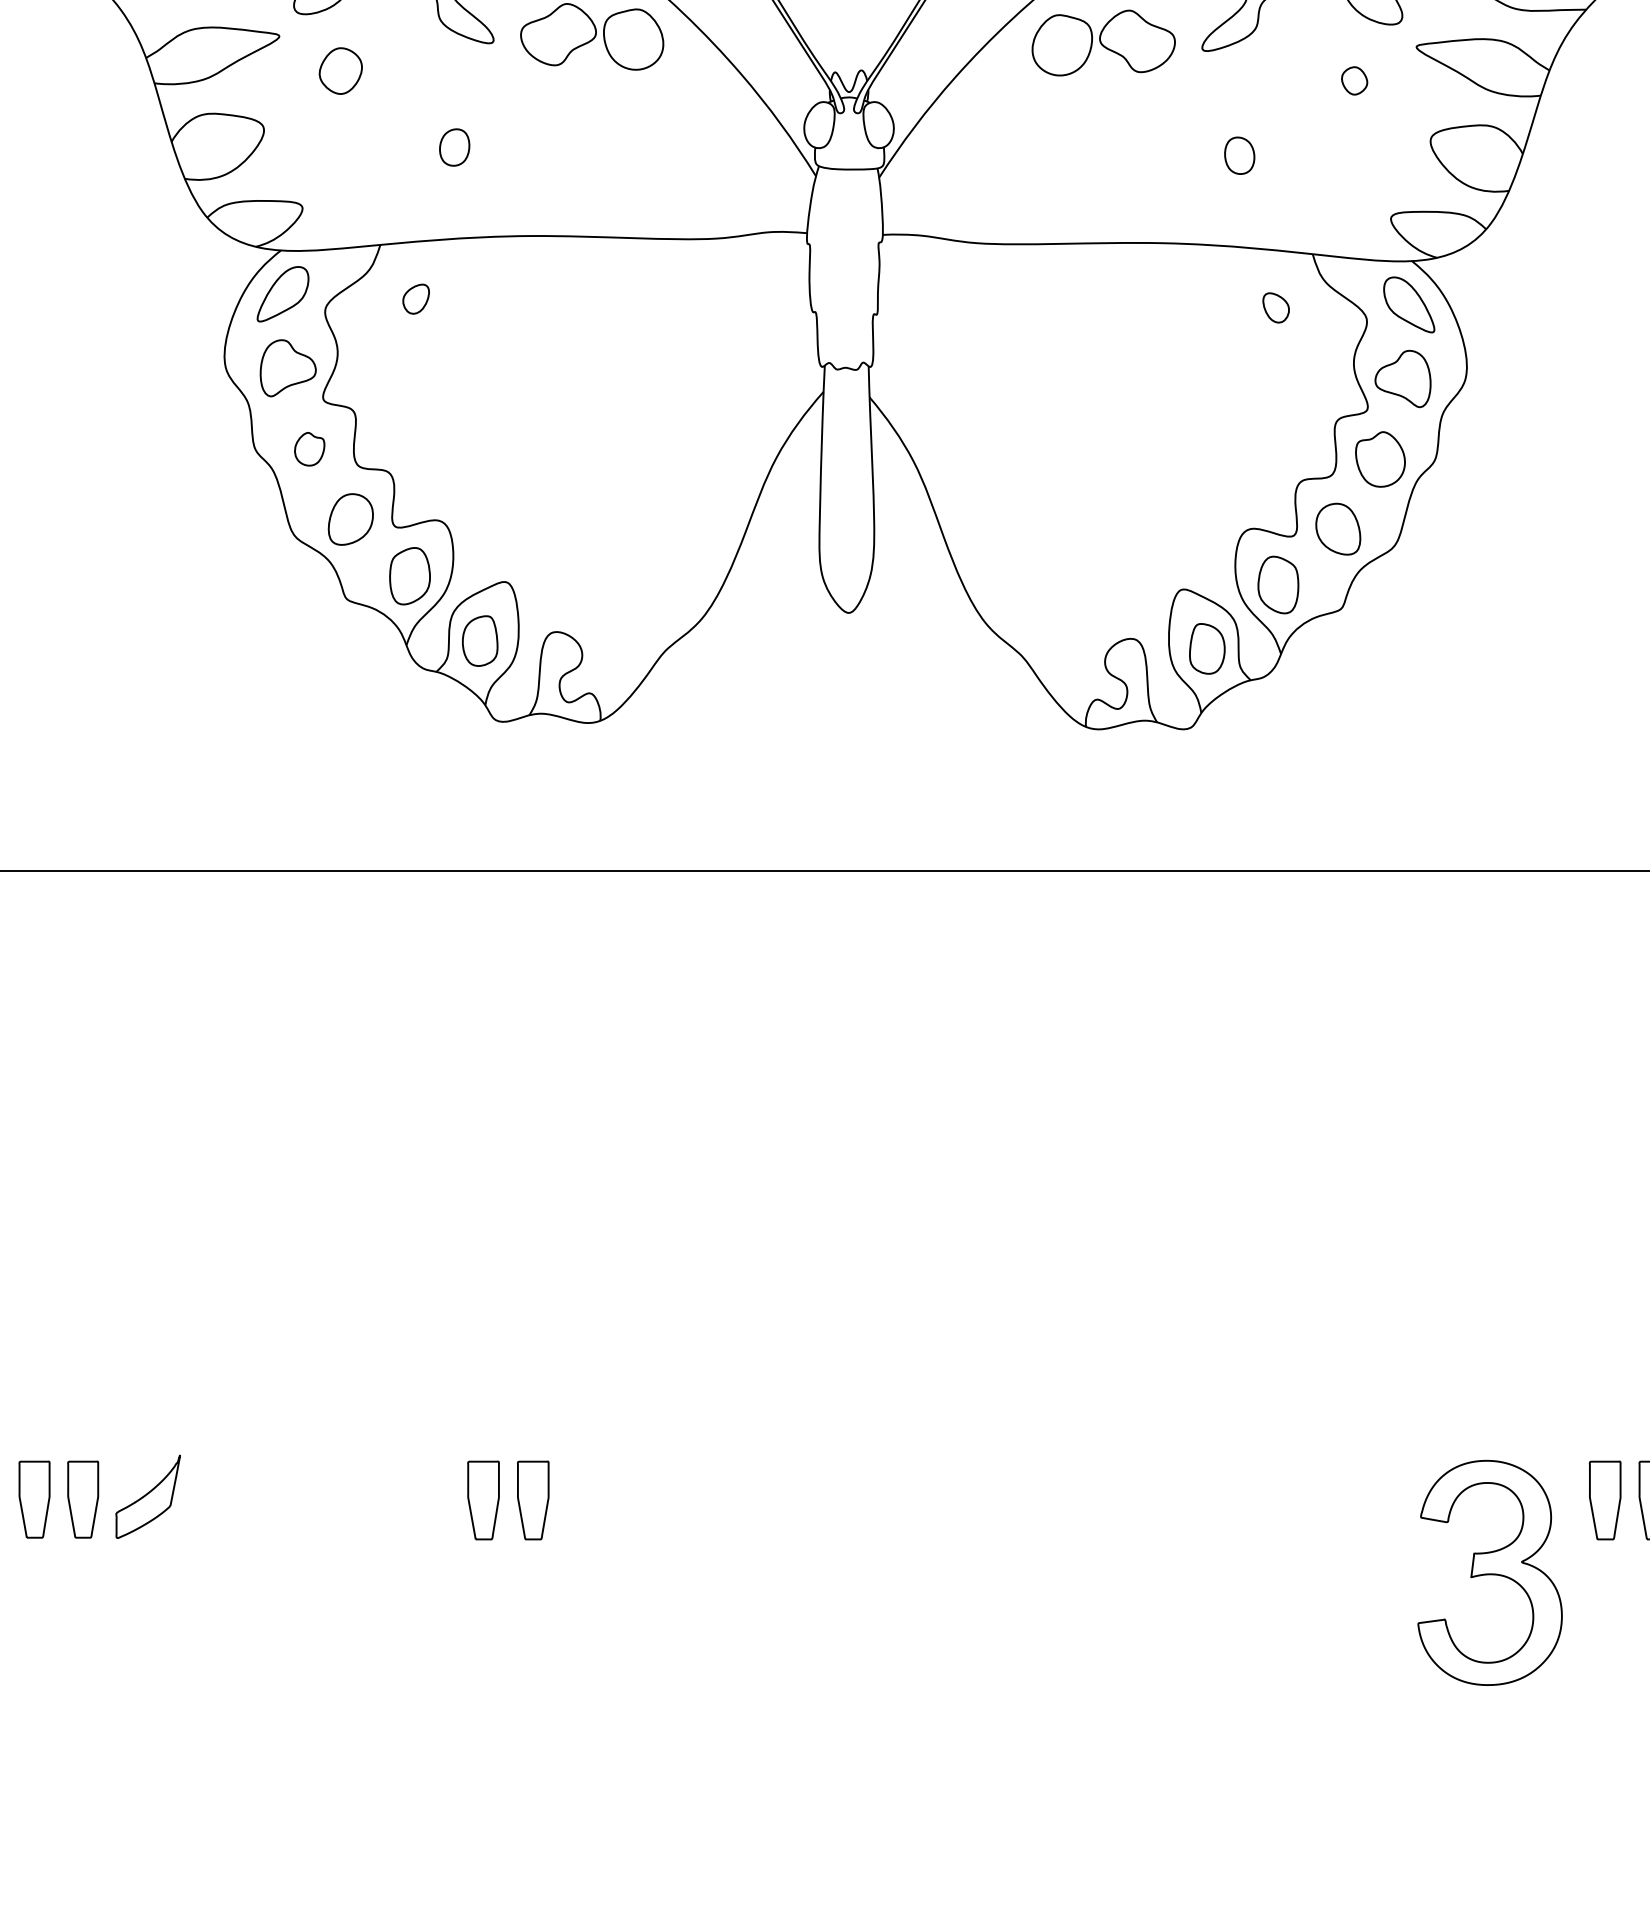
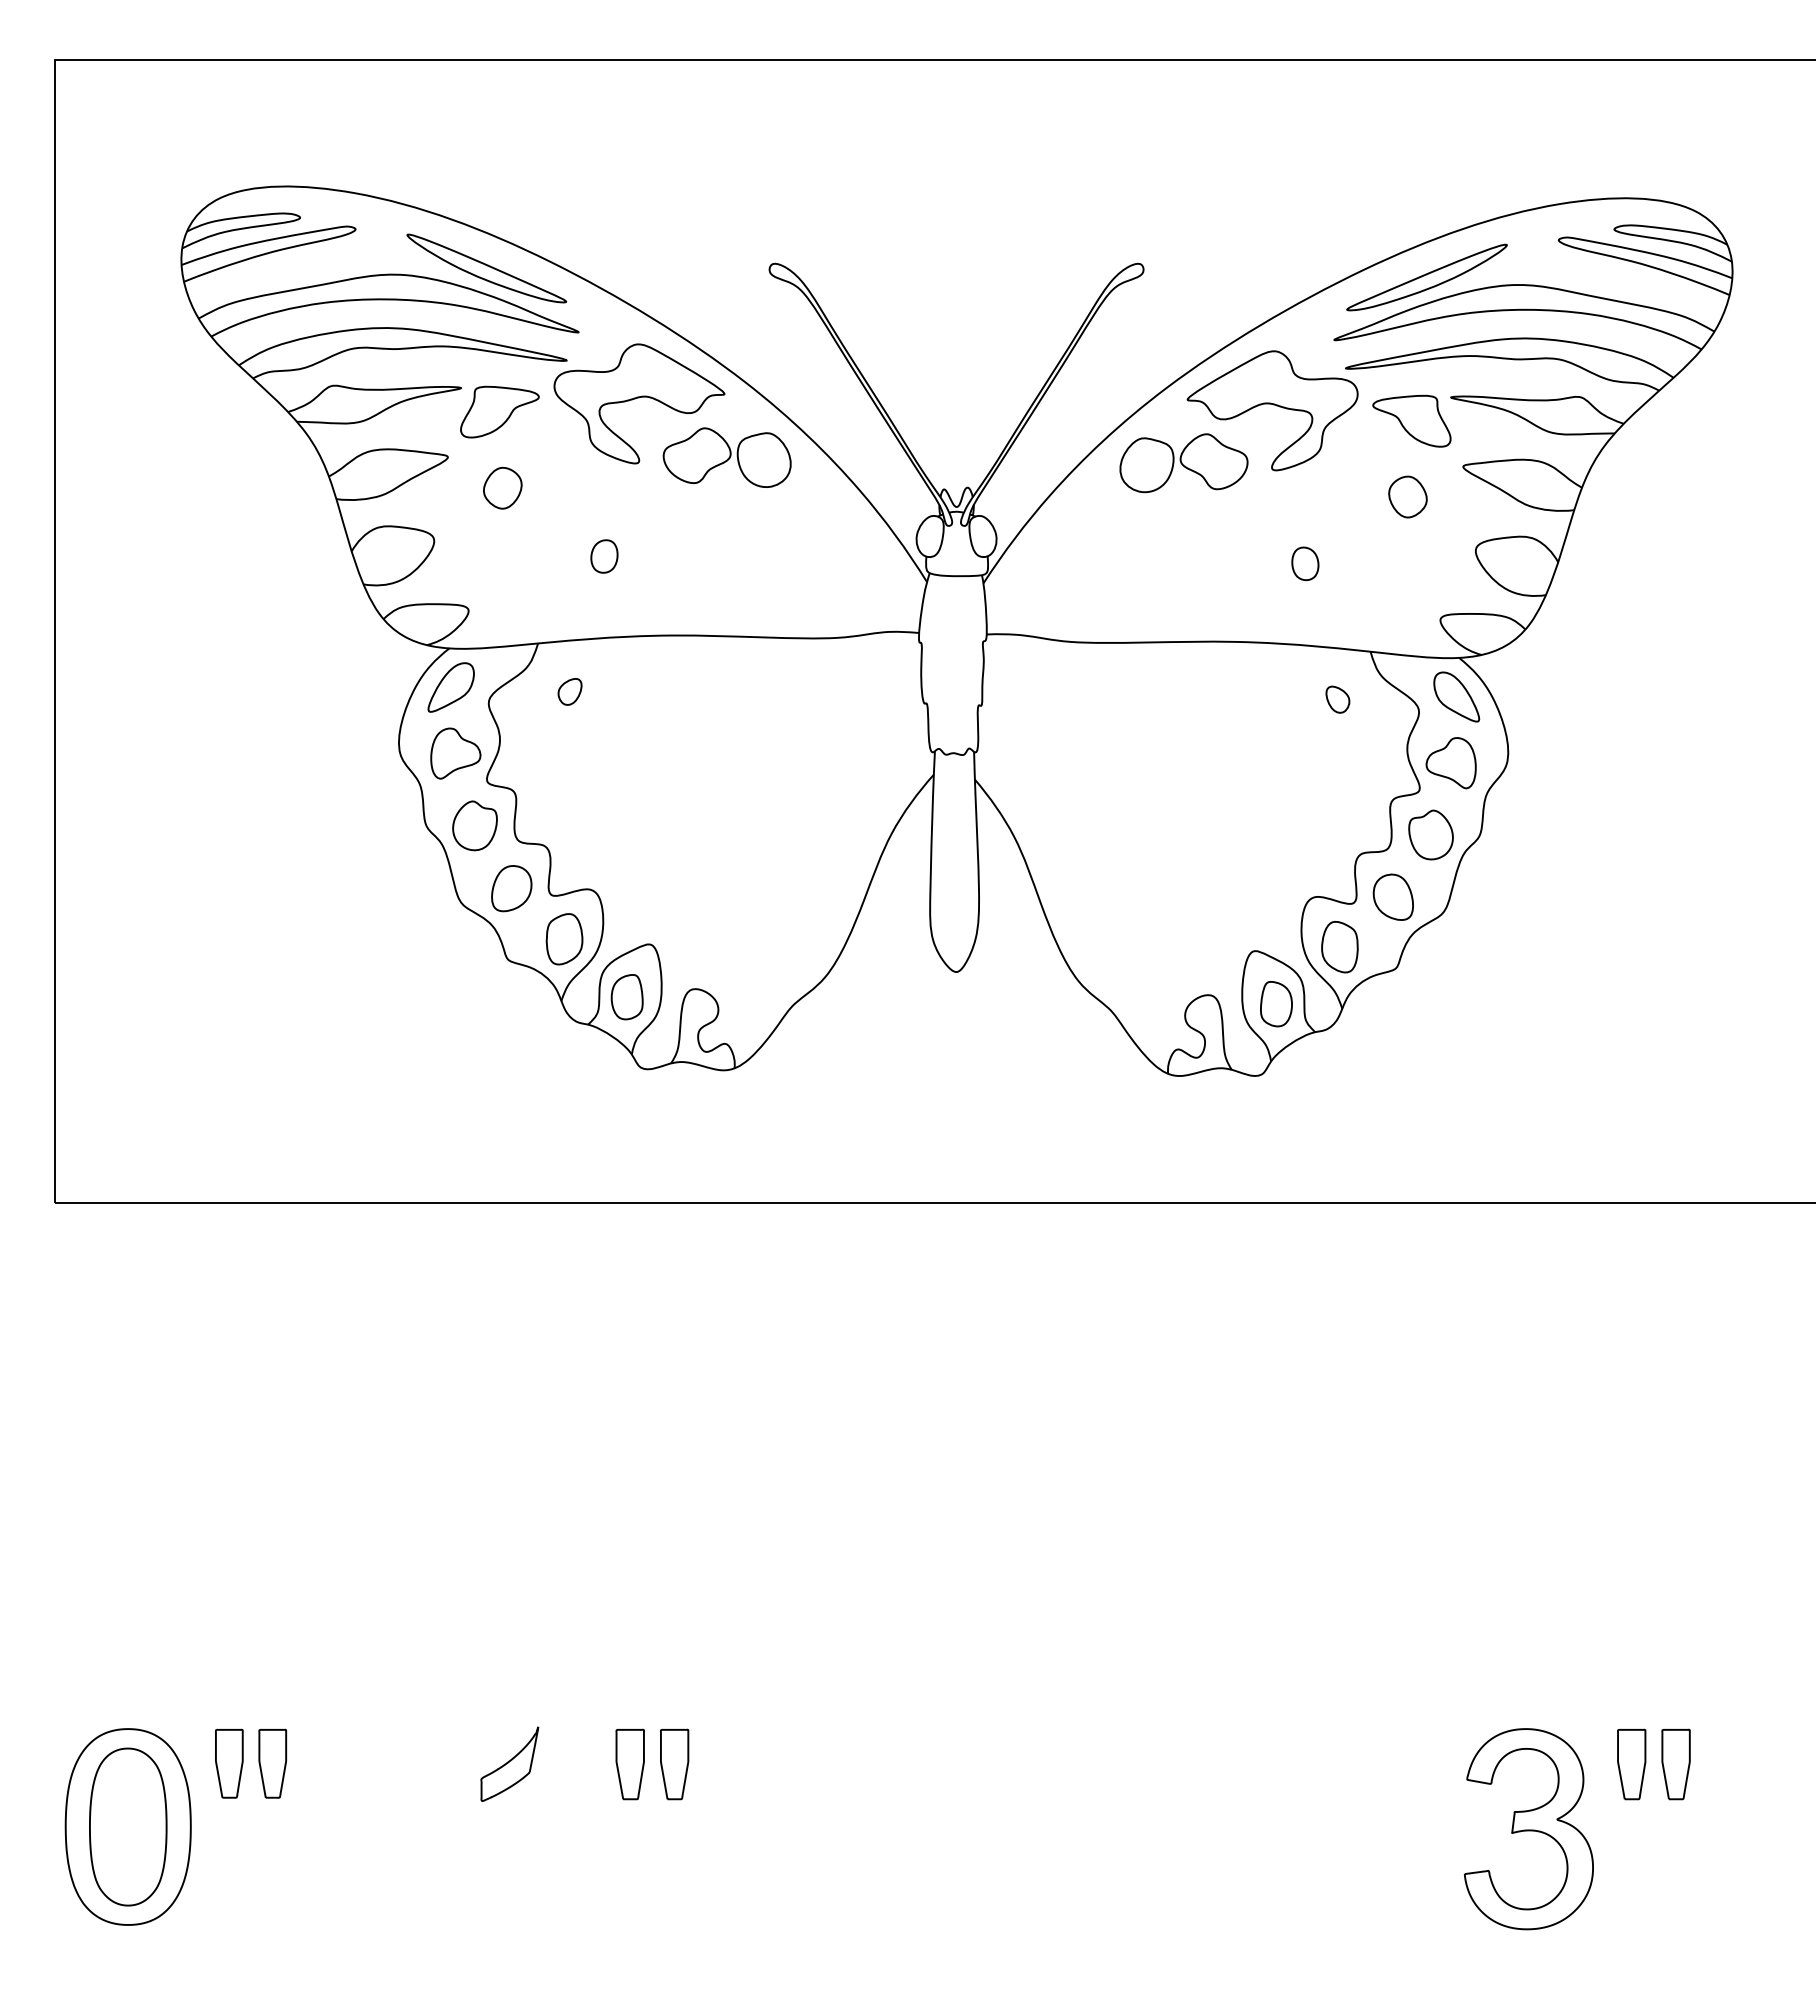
part: (1354, 80) -> (1407, 496), size x1.67
part: (309, 448) -> (474, 825), size x1.67
part: (147, 1496) -> (509, 1763), moved

